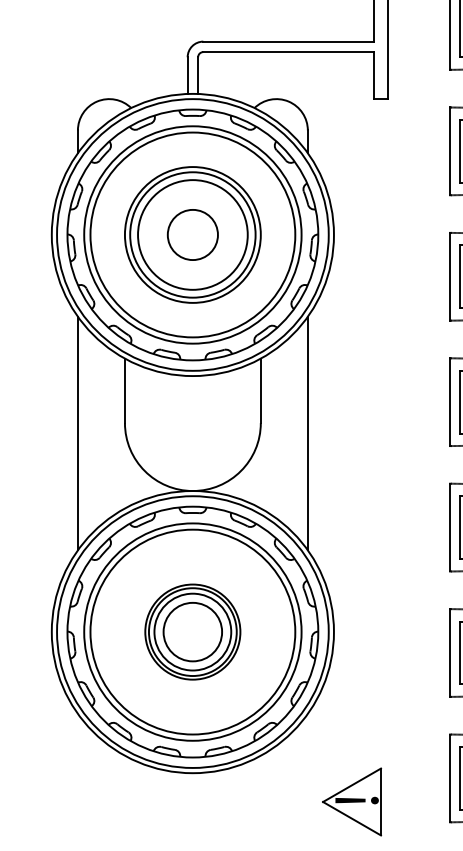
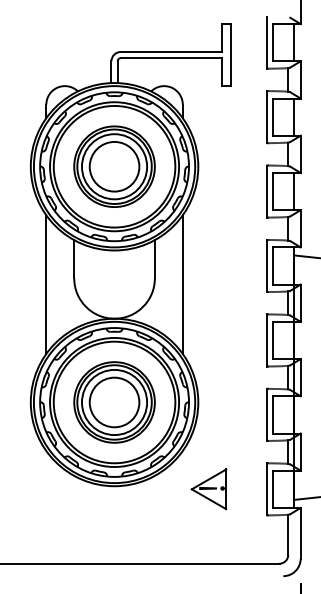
circle: (192, 234) -> (114, 166), size x1.67
part: (192, 632) -> (114, 402), size x1.43
part: (351, 802) -> (208, 489), moved

